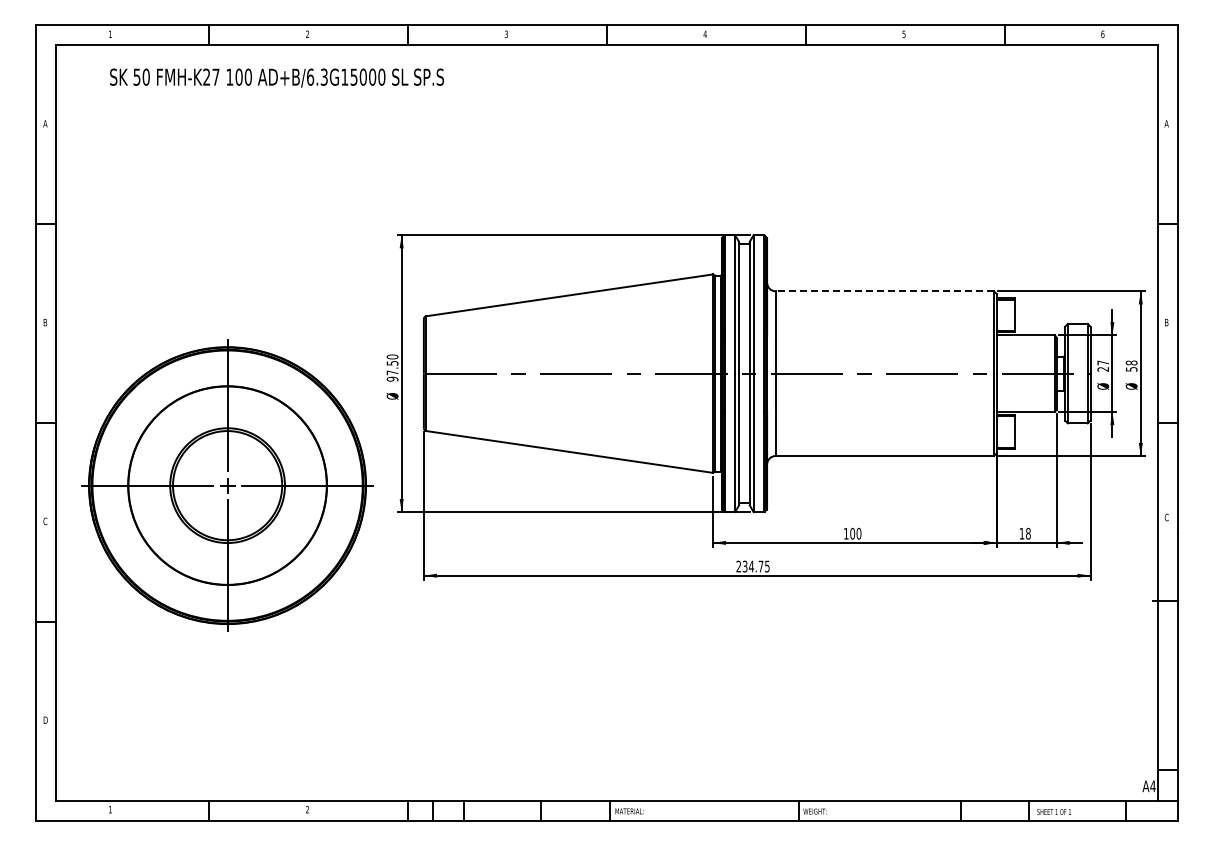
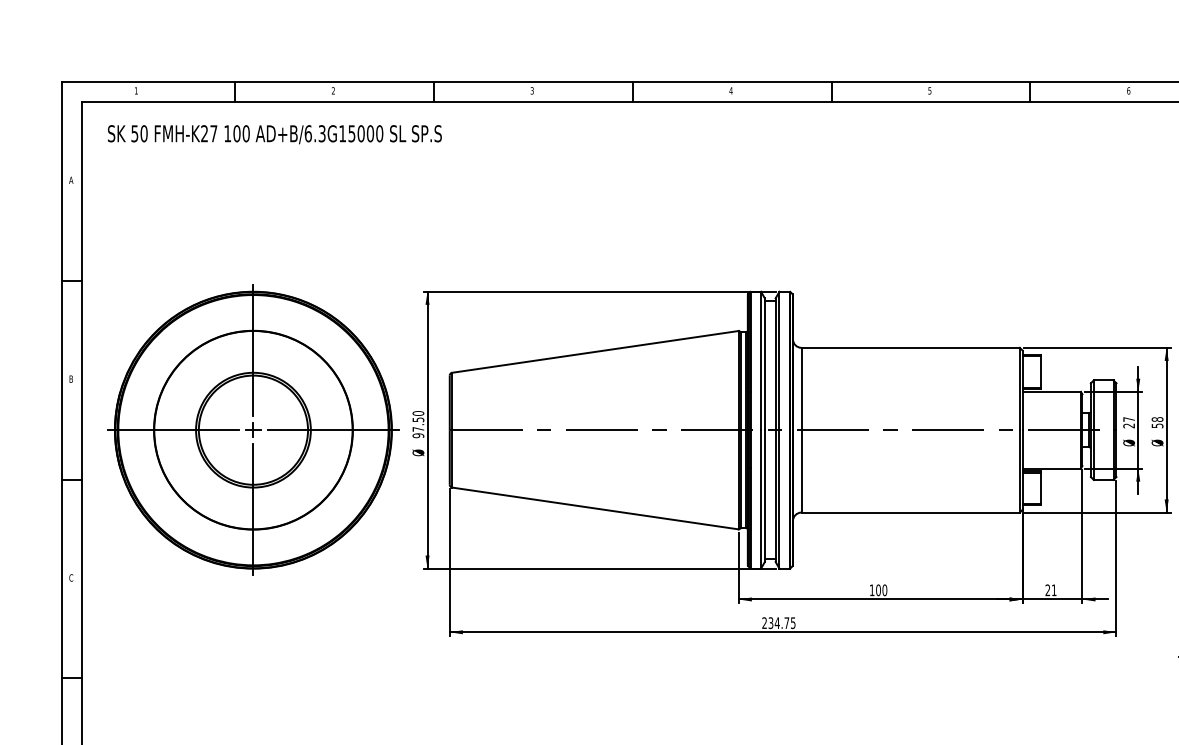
text: (276, 77) -> (274, 134), moved
line: (884, 291) -> (910, 348), dashed -> solid
part: (227, 485) -> (253, 430), moved
text: (1024, 533) -> (1050, 590), 18 -> 21

